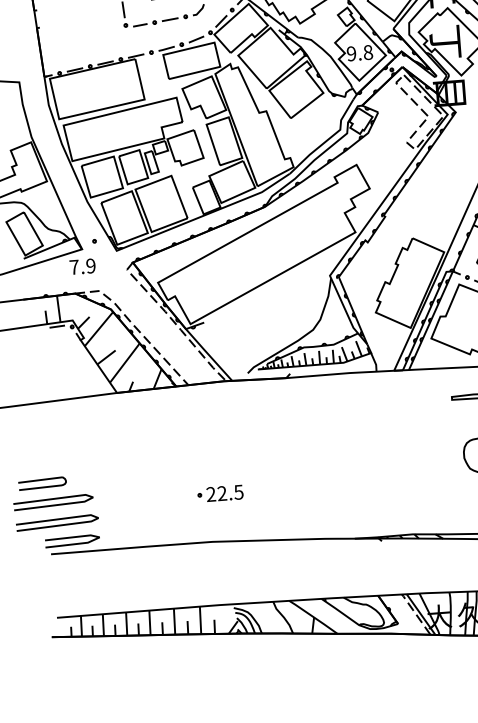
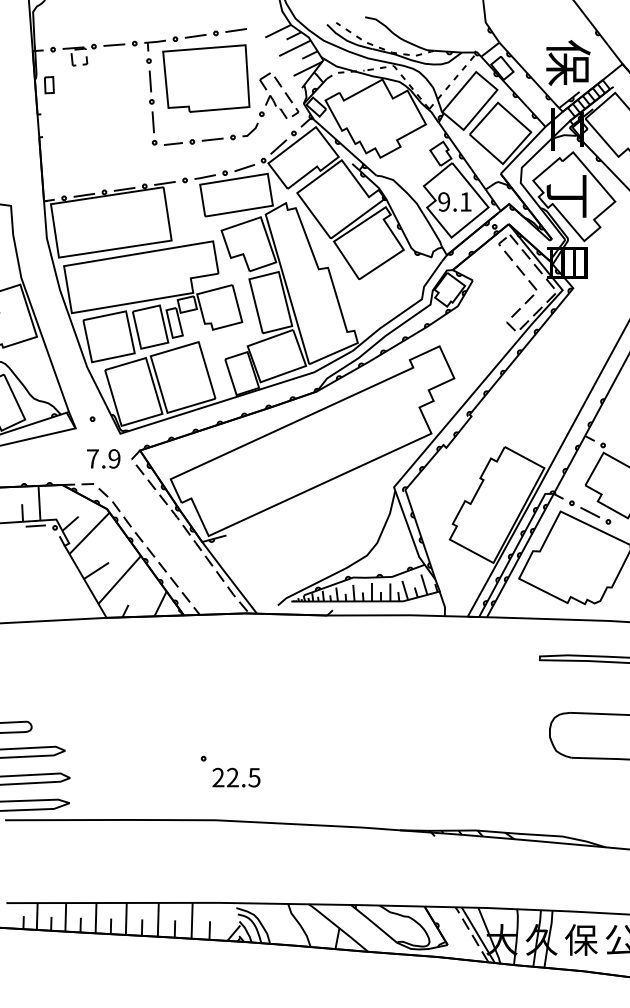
text: (367, 52) -> (465, 201), 9.8 -> 9.1
text: (82, 266) -> (103, 458), moved
text: (225, 493) -> (236, 777), moved

